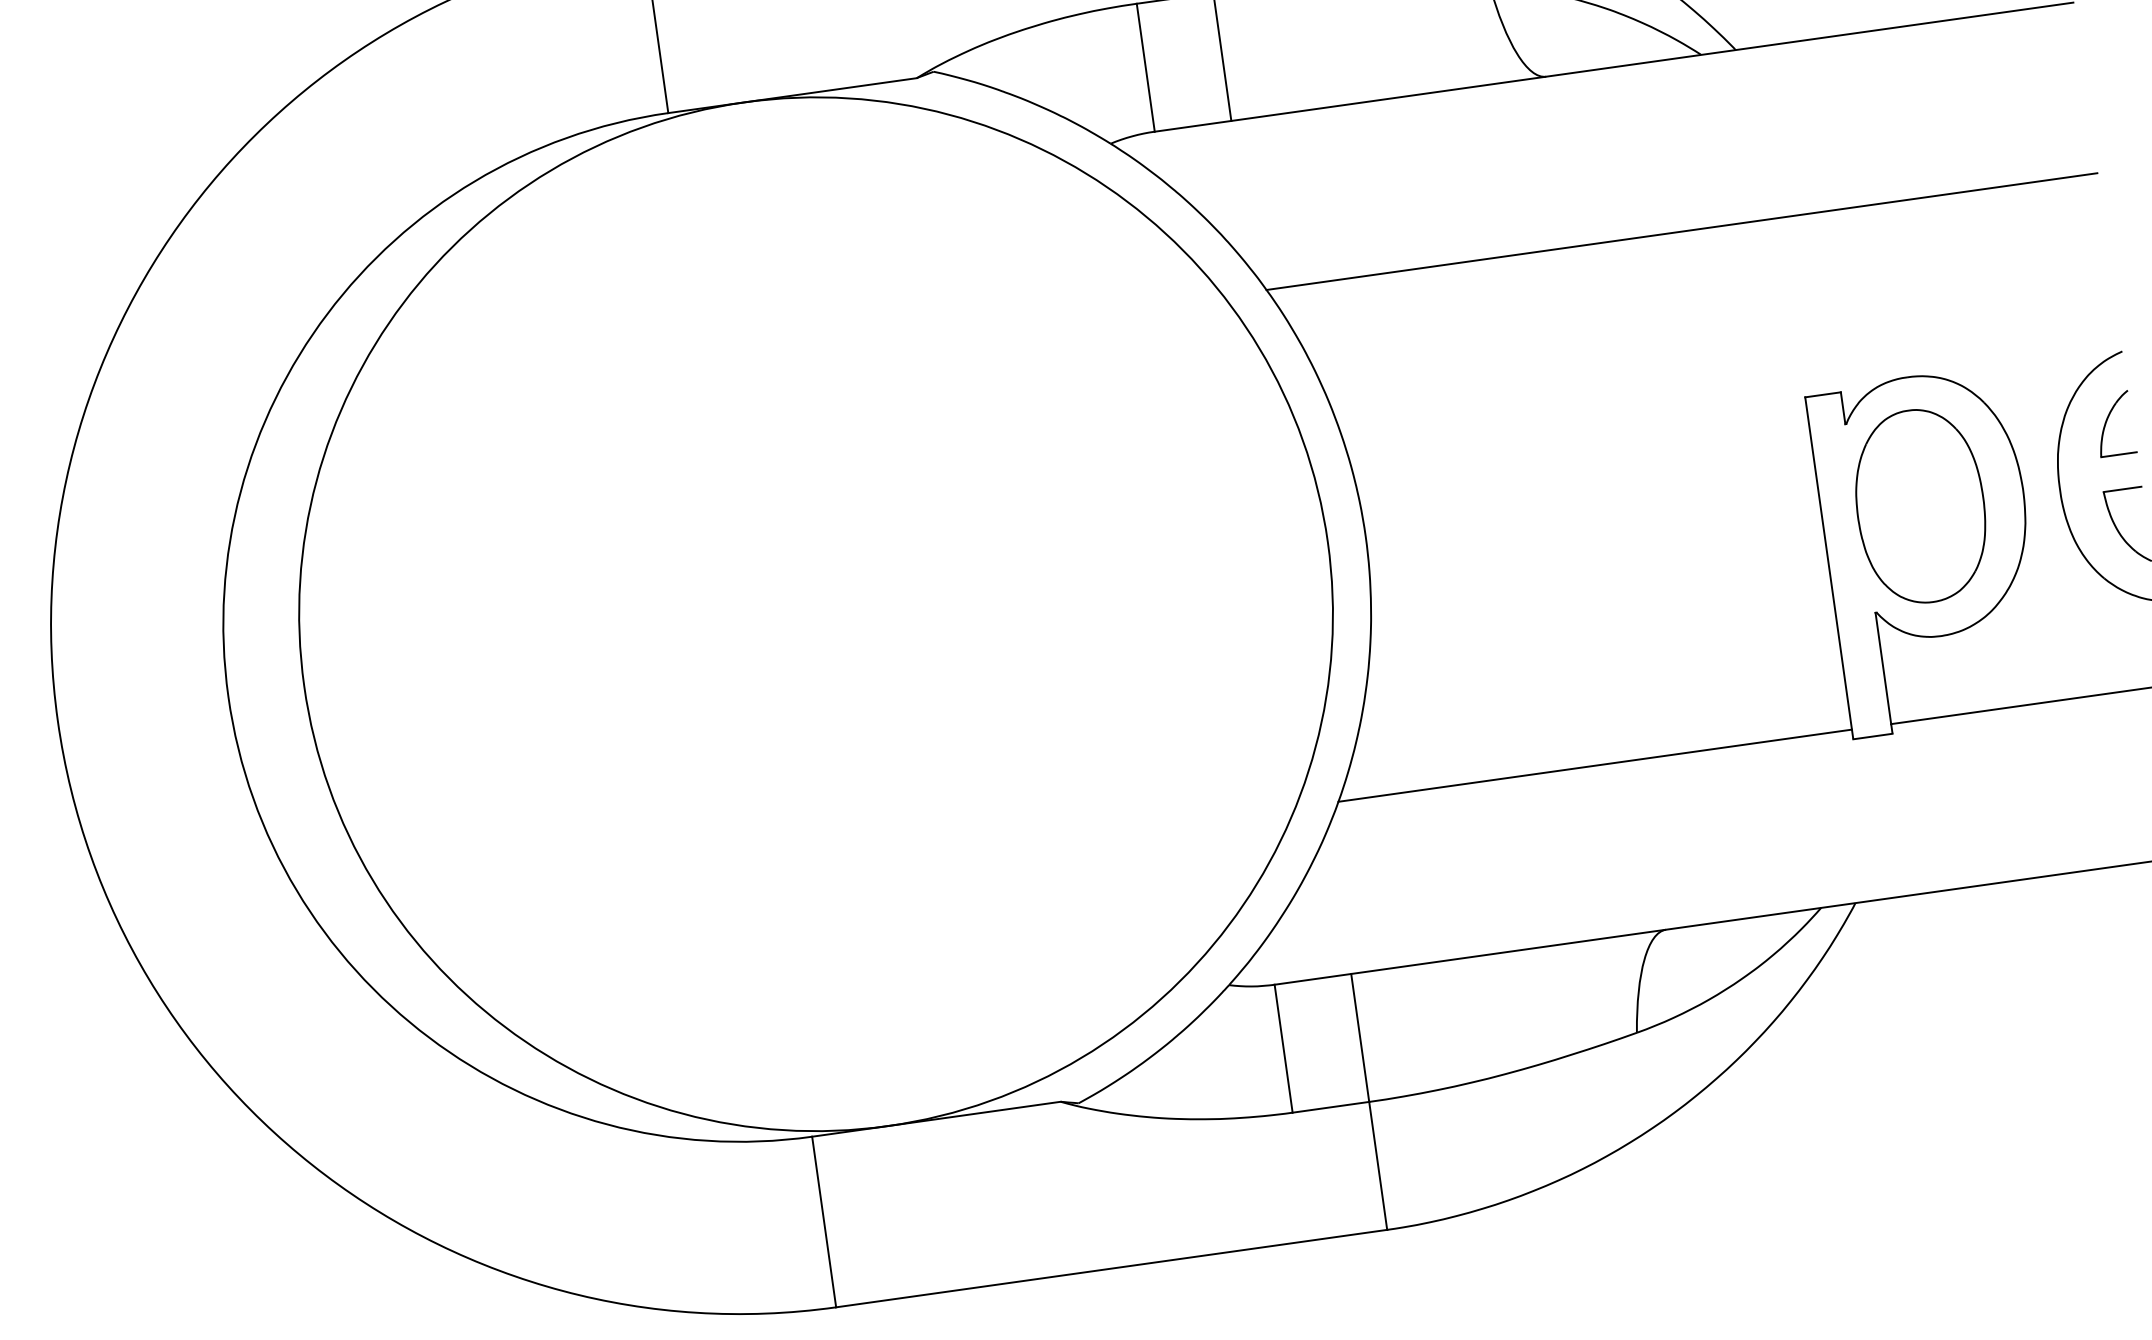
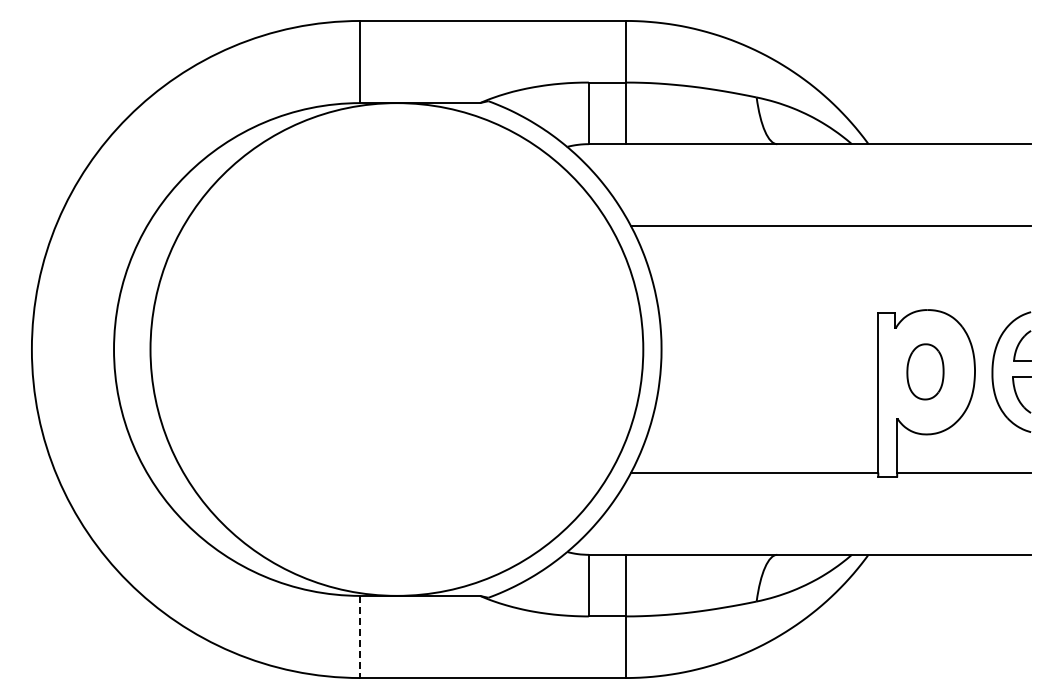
part: (1920, 505) -> (925, 371), size x0.6
line: (824, 1223) -> (360, 637), solid -> dashed

